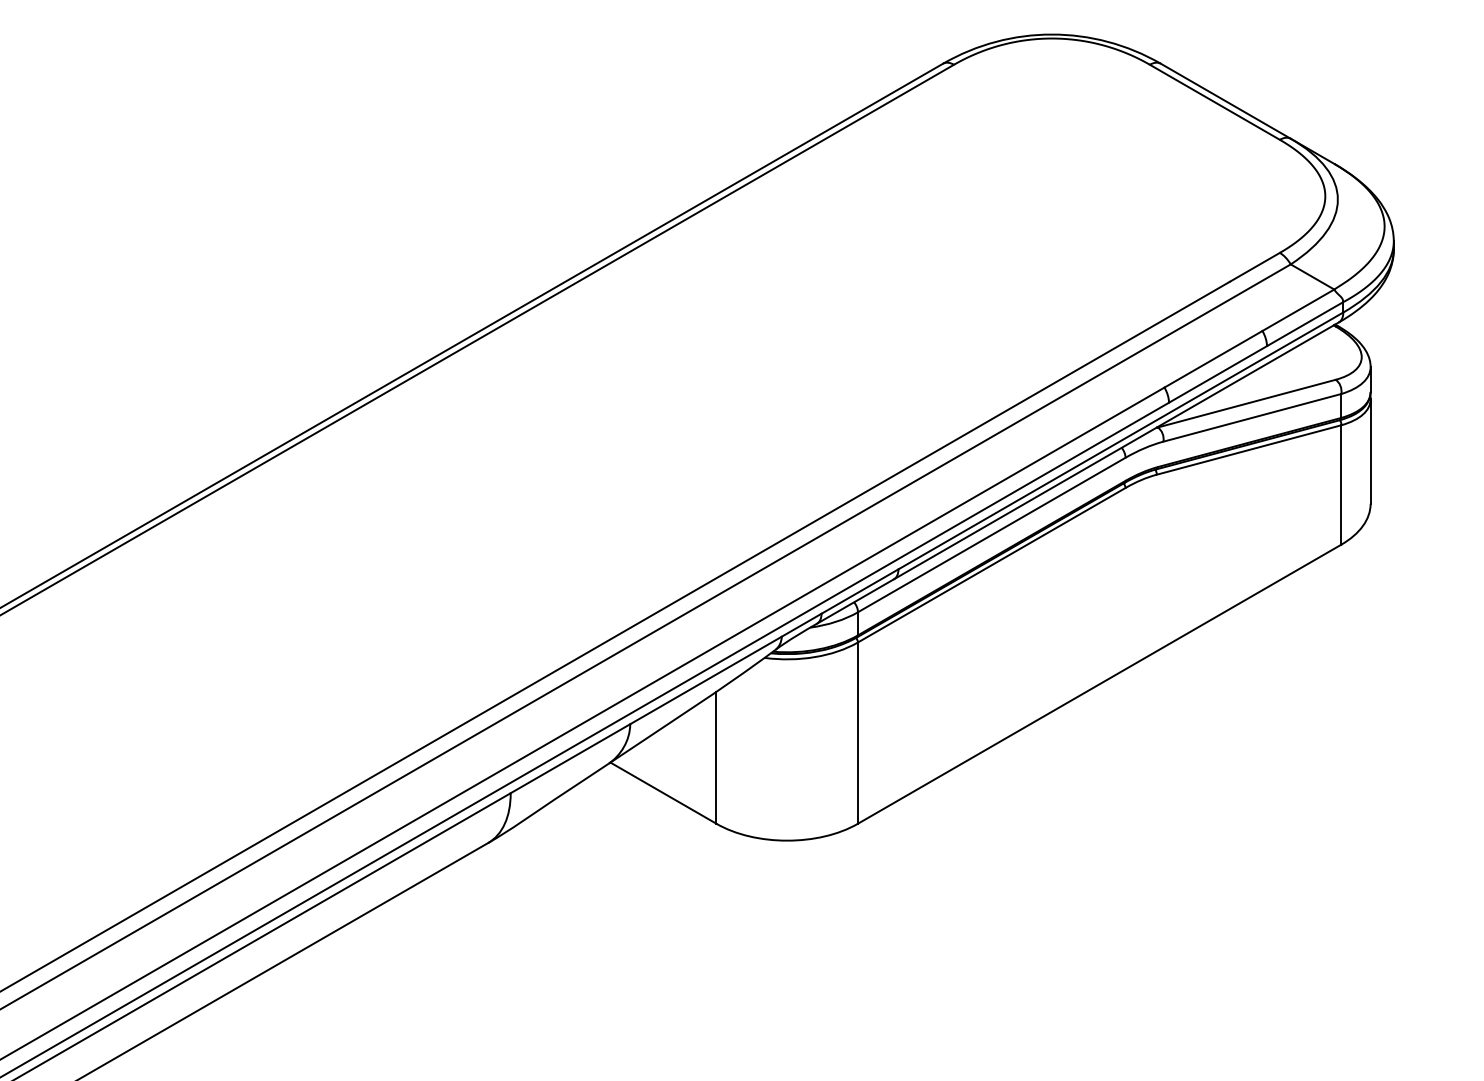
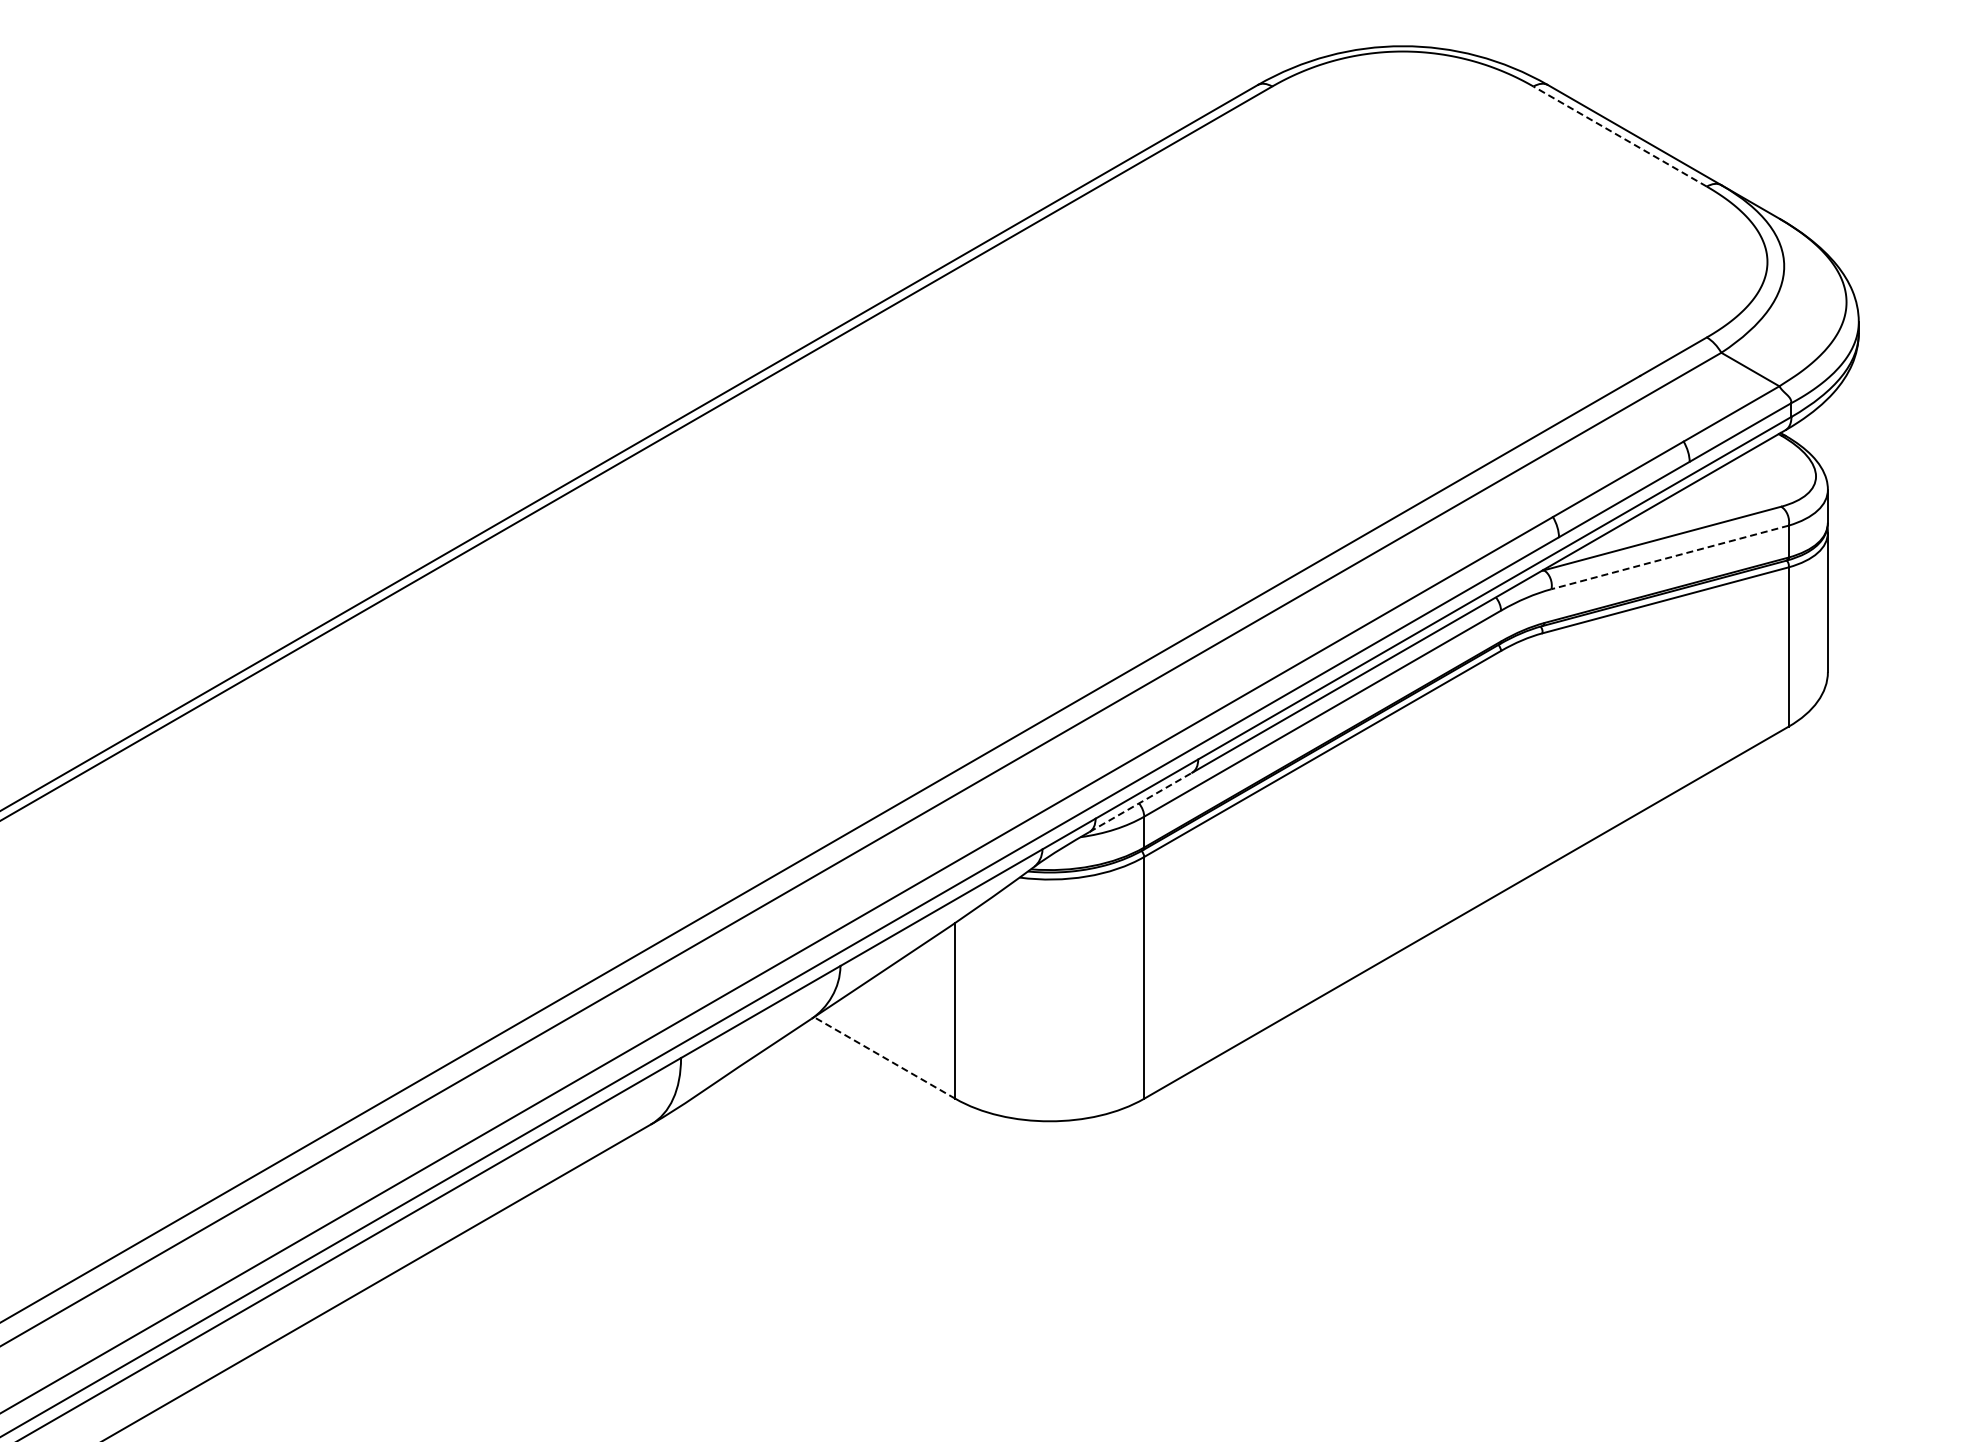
line: (1214, 102) -> (1619, 136), solid -> dashed
line: (1252, 417) -> (1670, 557), solid -> dashed
line: (855, 601) -> (1141, 802), solid -> dashed
line: (663, 792) -> (884, 1057), solid -> dashed

